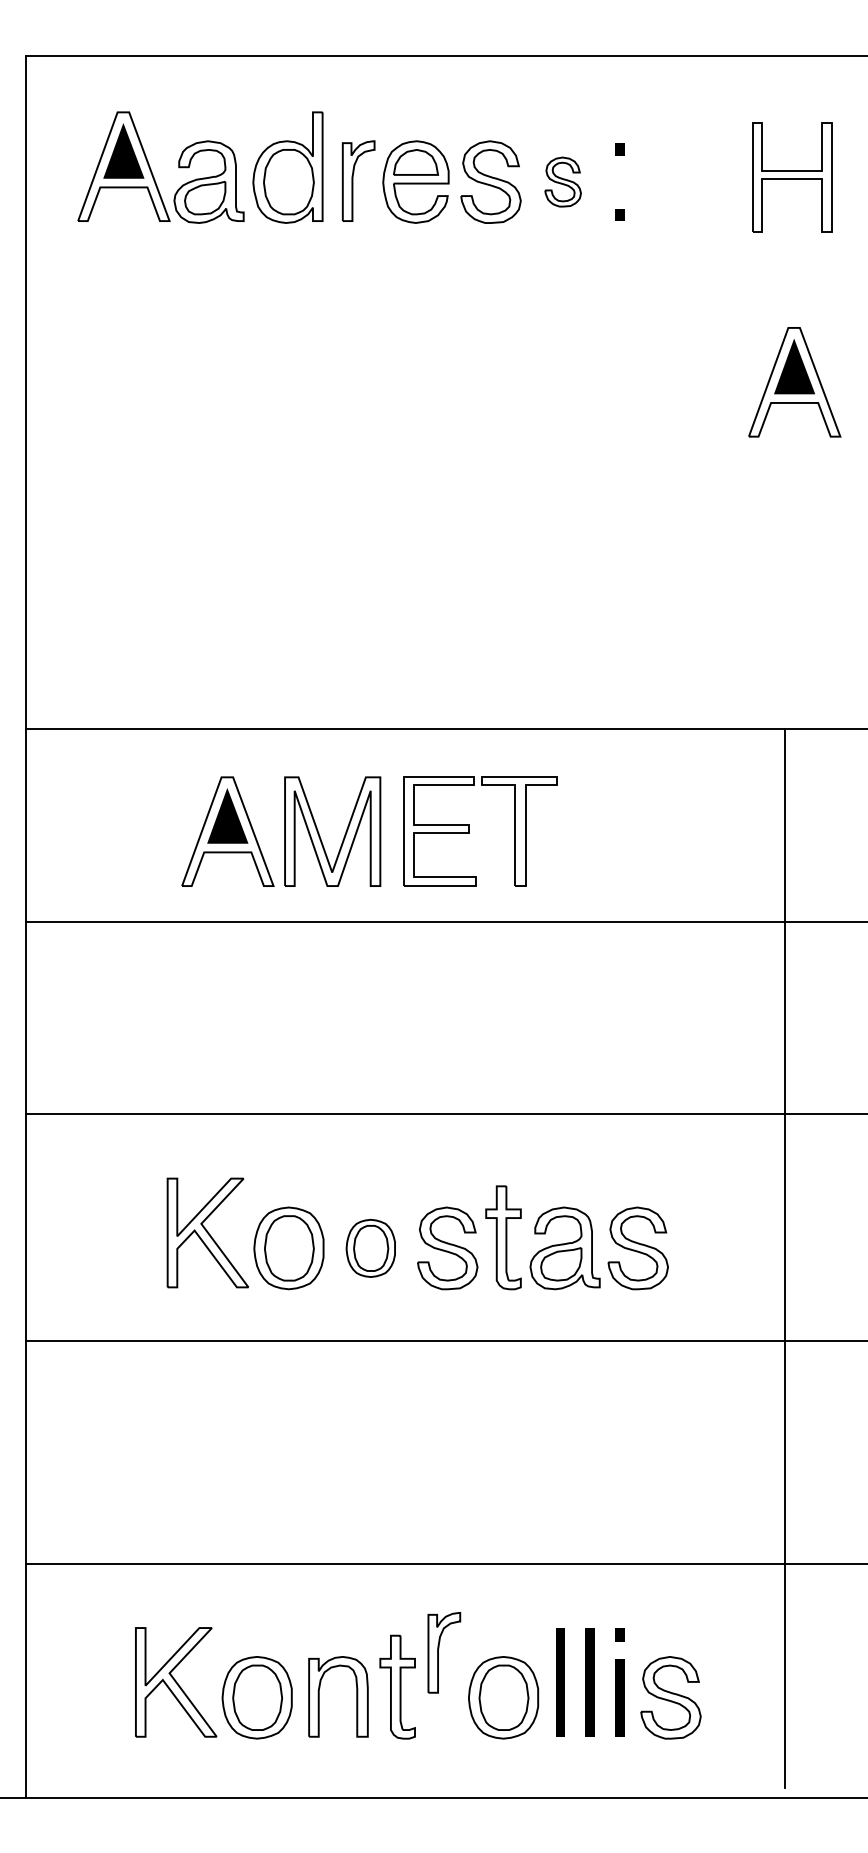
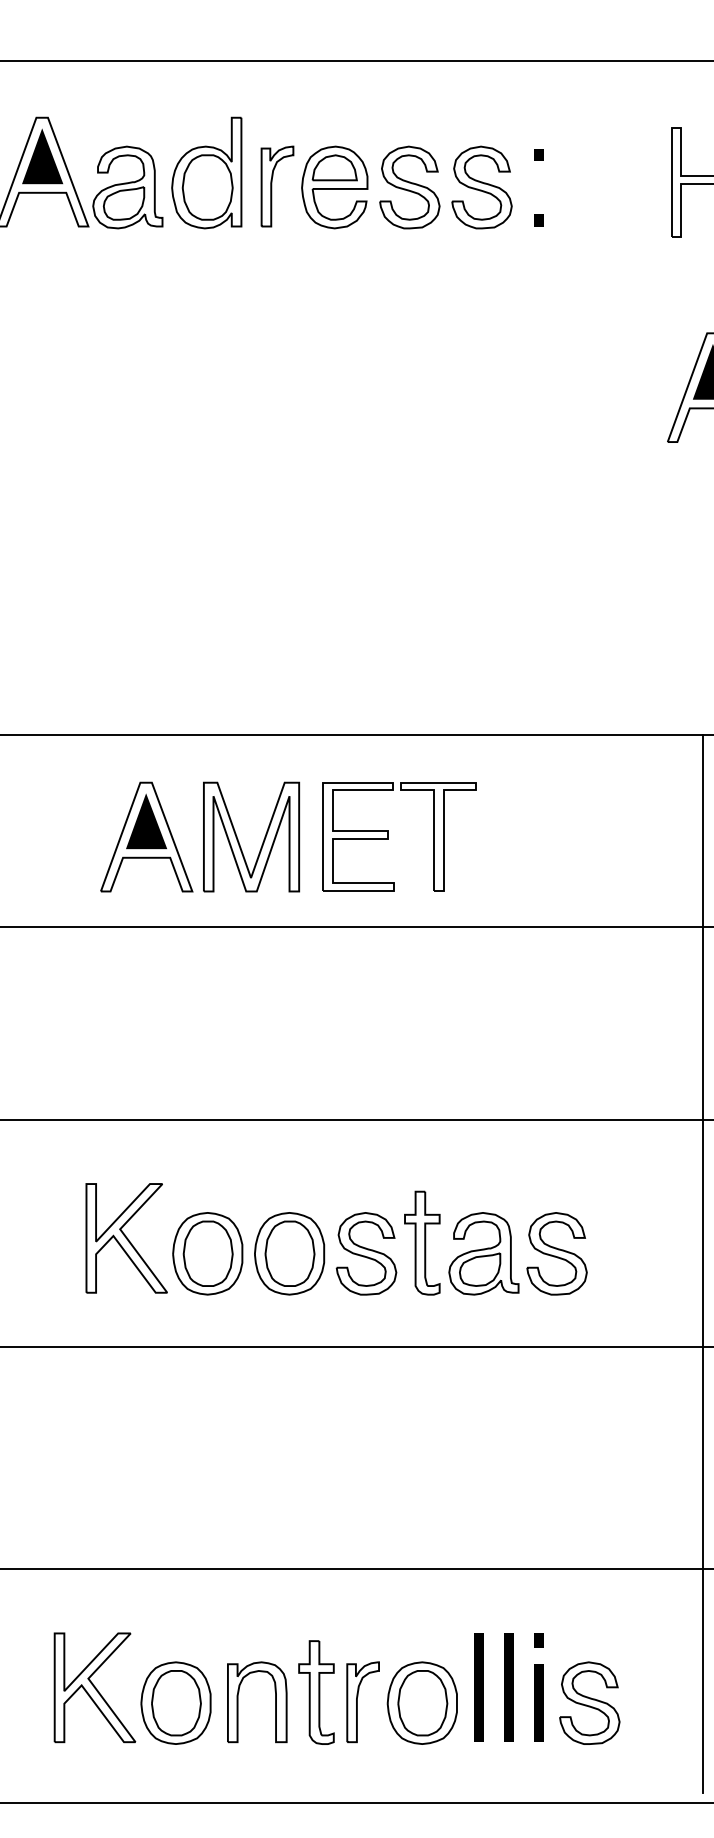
part: (562, 181) -> (481, 186), size x1.67
part: (370, 1248) -> (289, 1253), size x1.43
part: (444, 1652) -> (363, 1701), moved

